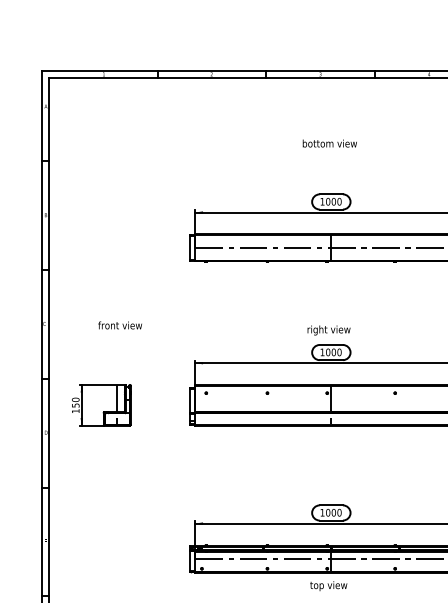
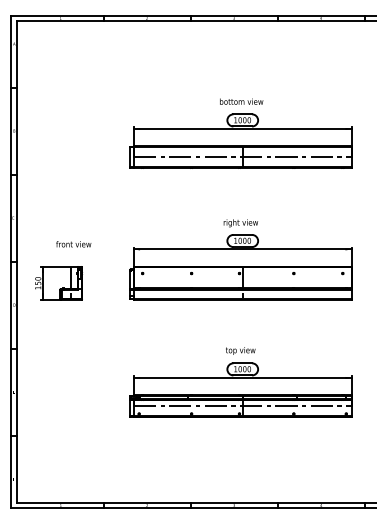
text: (329, 143) -> (241, 101), moved
text: (119, 325) -> (73, 244), moved
text: (328, 585) -> (240, 350), moved

